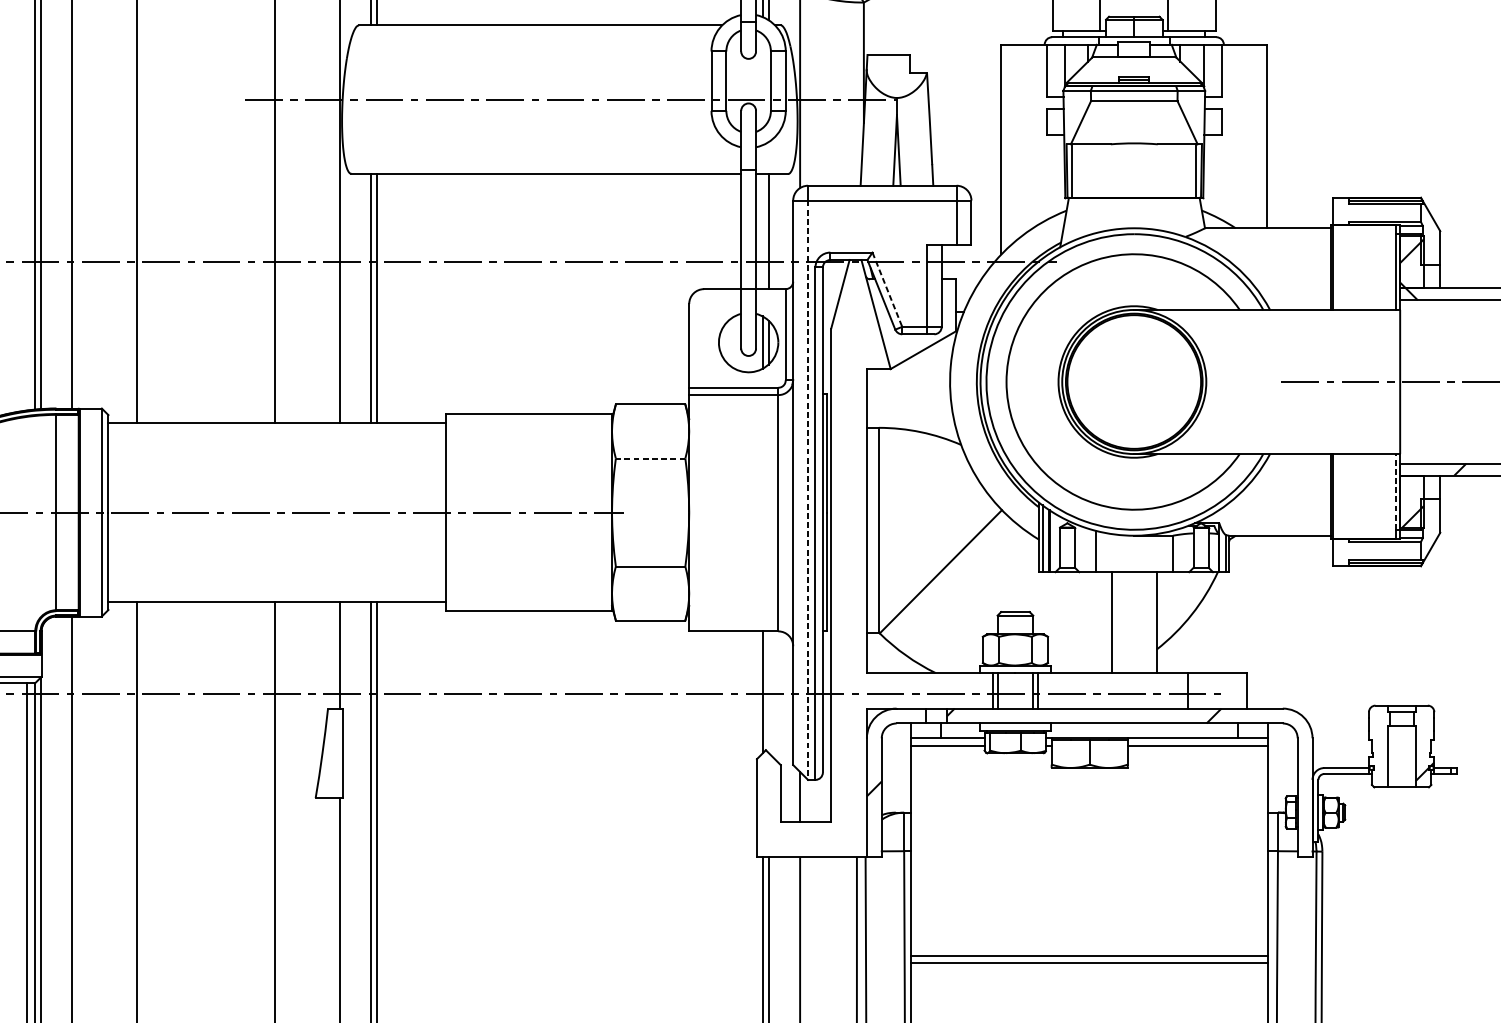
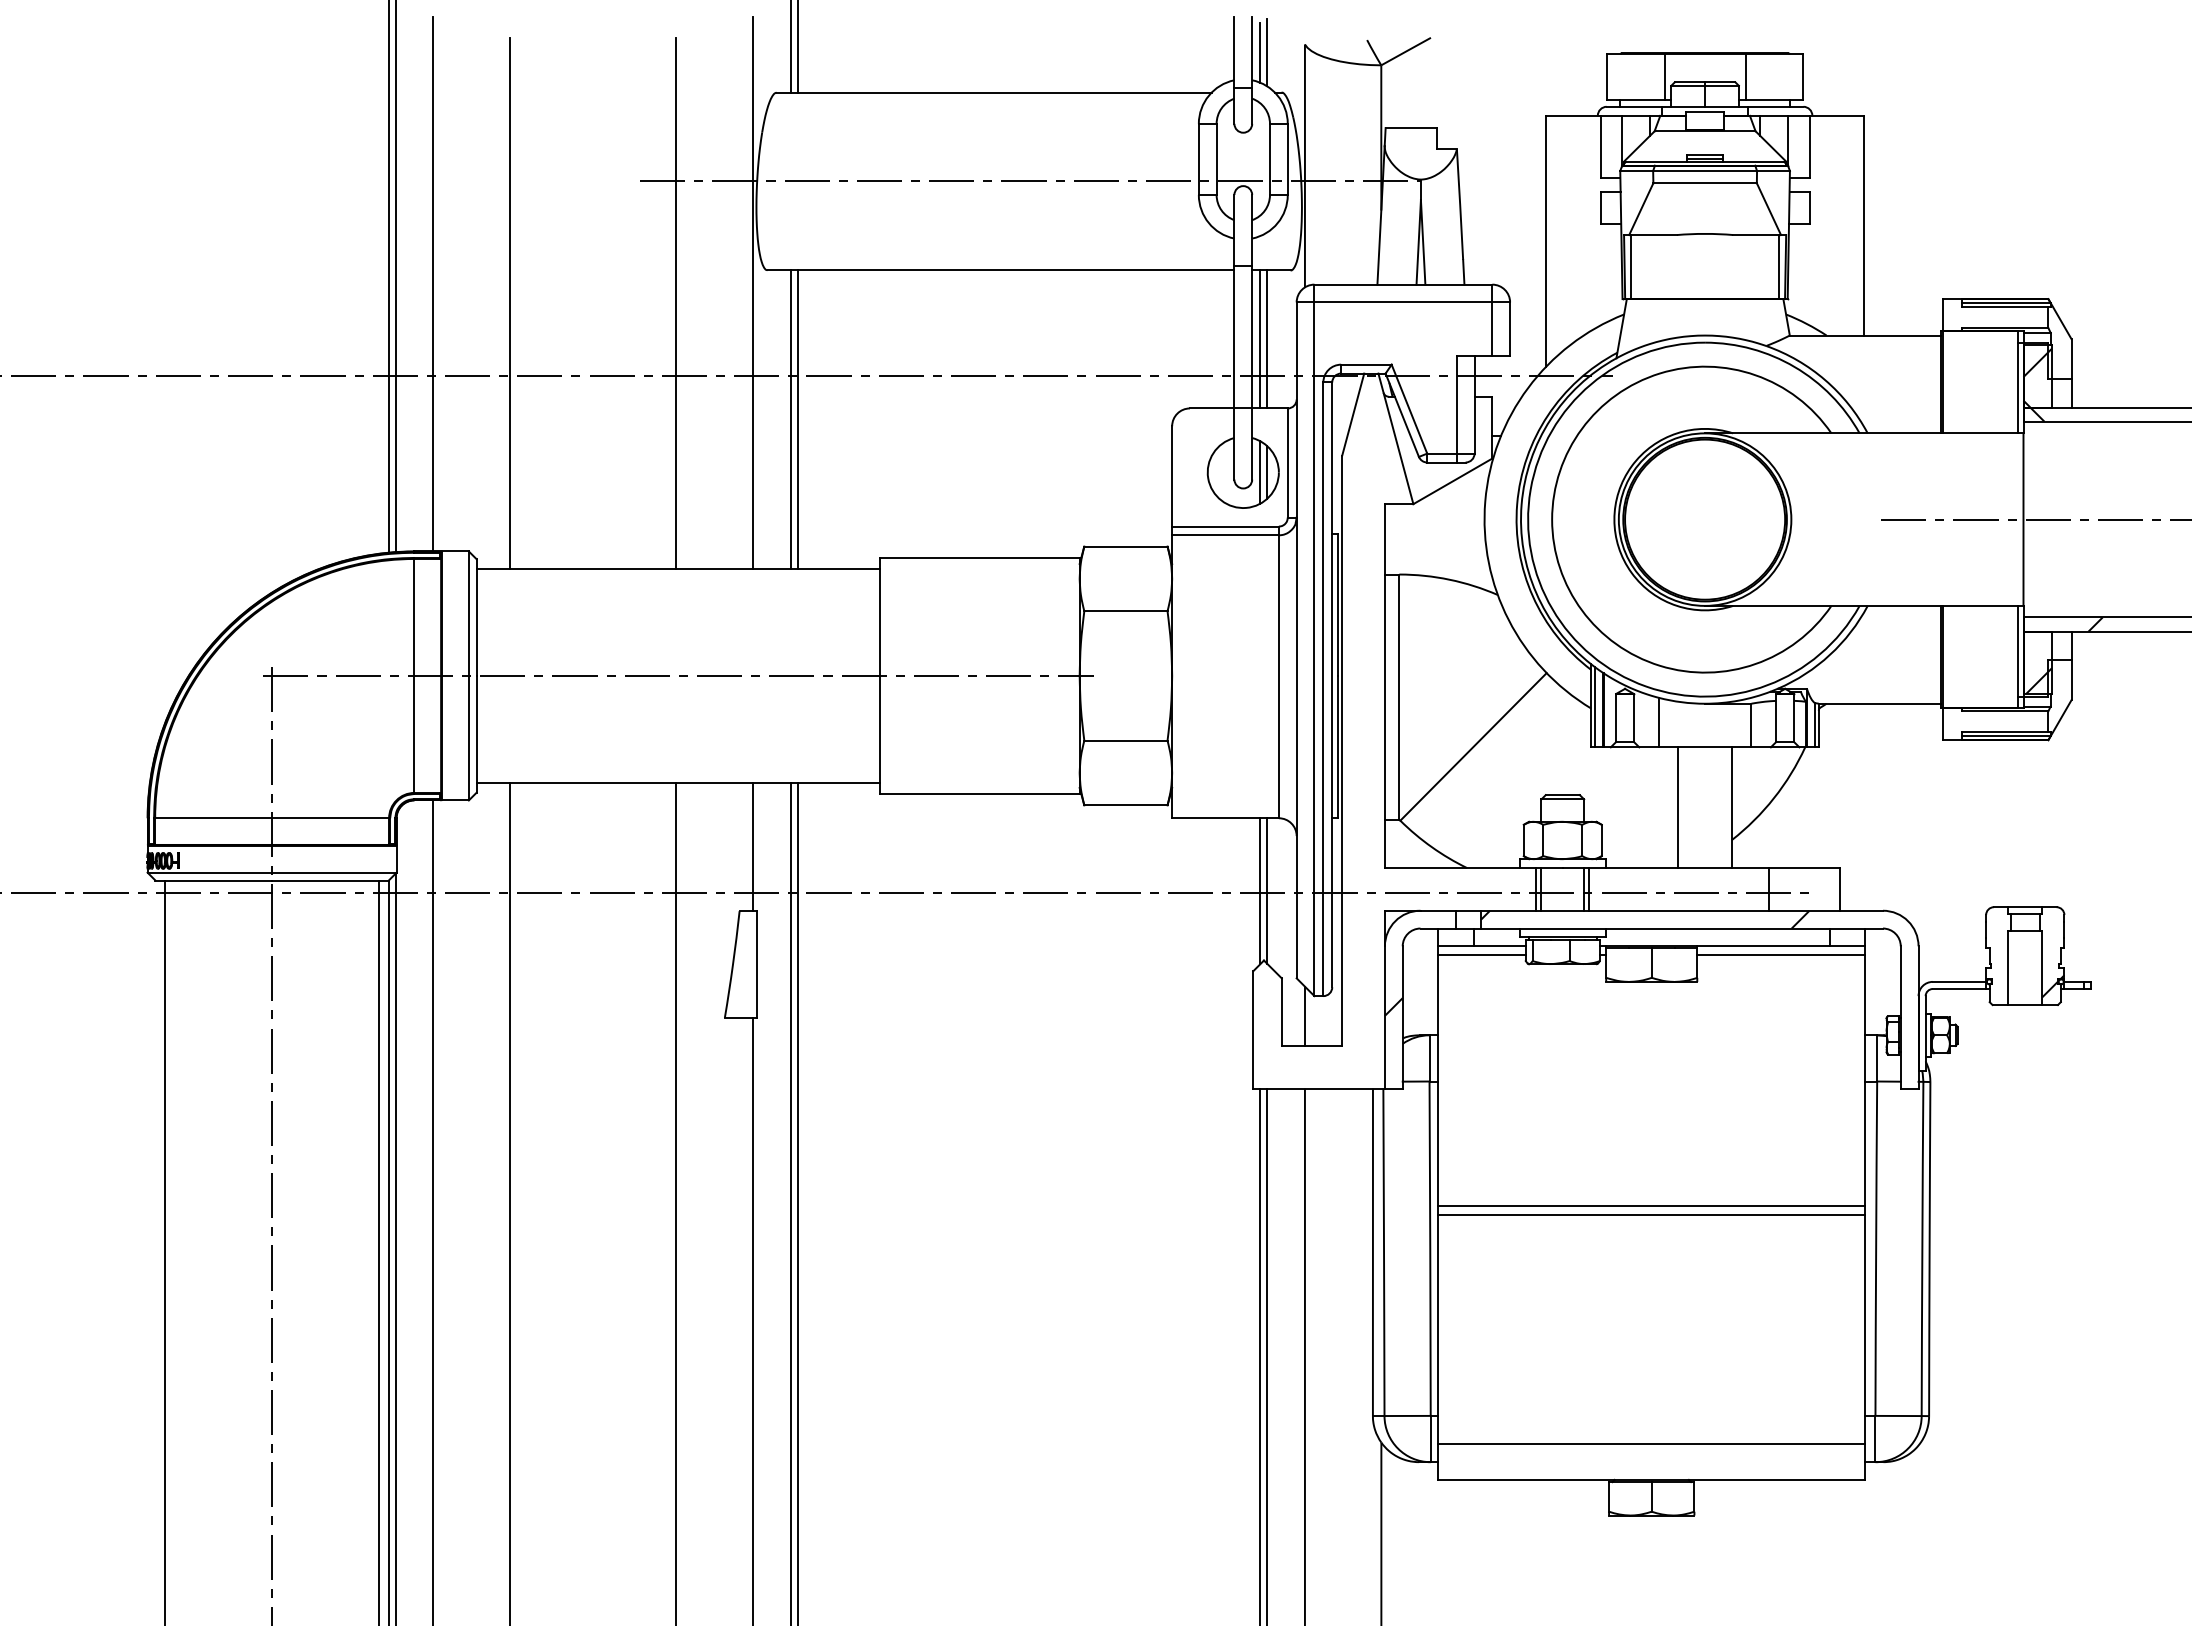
line: (762, 231) -> (1260, 339), added
line: (887, 290) -> (1409, 409), dashed -> solid
line: (650, 458) -> (1125, 611), dashed -> solid
line: (808, 490) -> (1314, 649), dashed -> solid
line: (1395, 491) -> (2018, 650), dashed -> solid
line: (768, 691) -> (1267, 890), added

